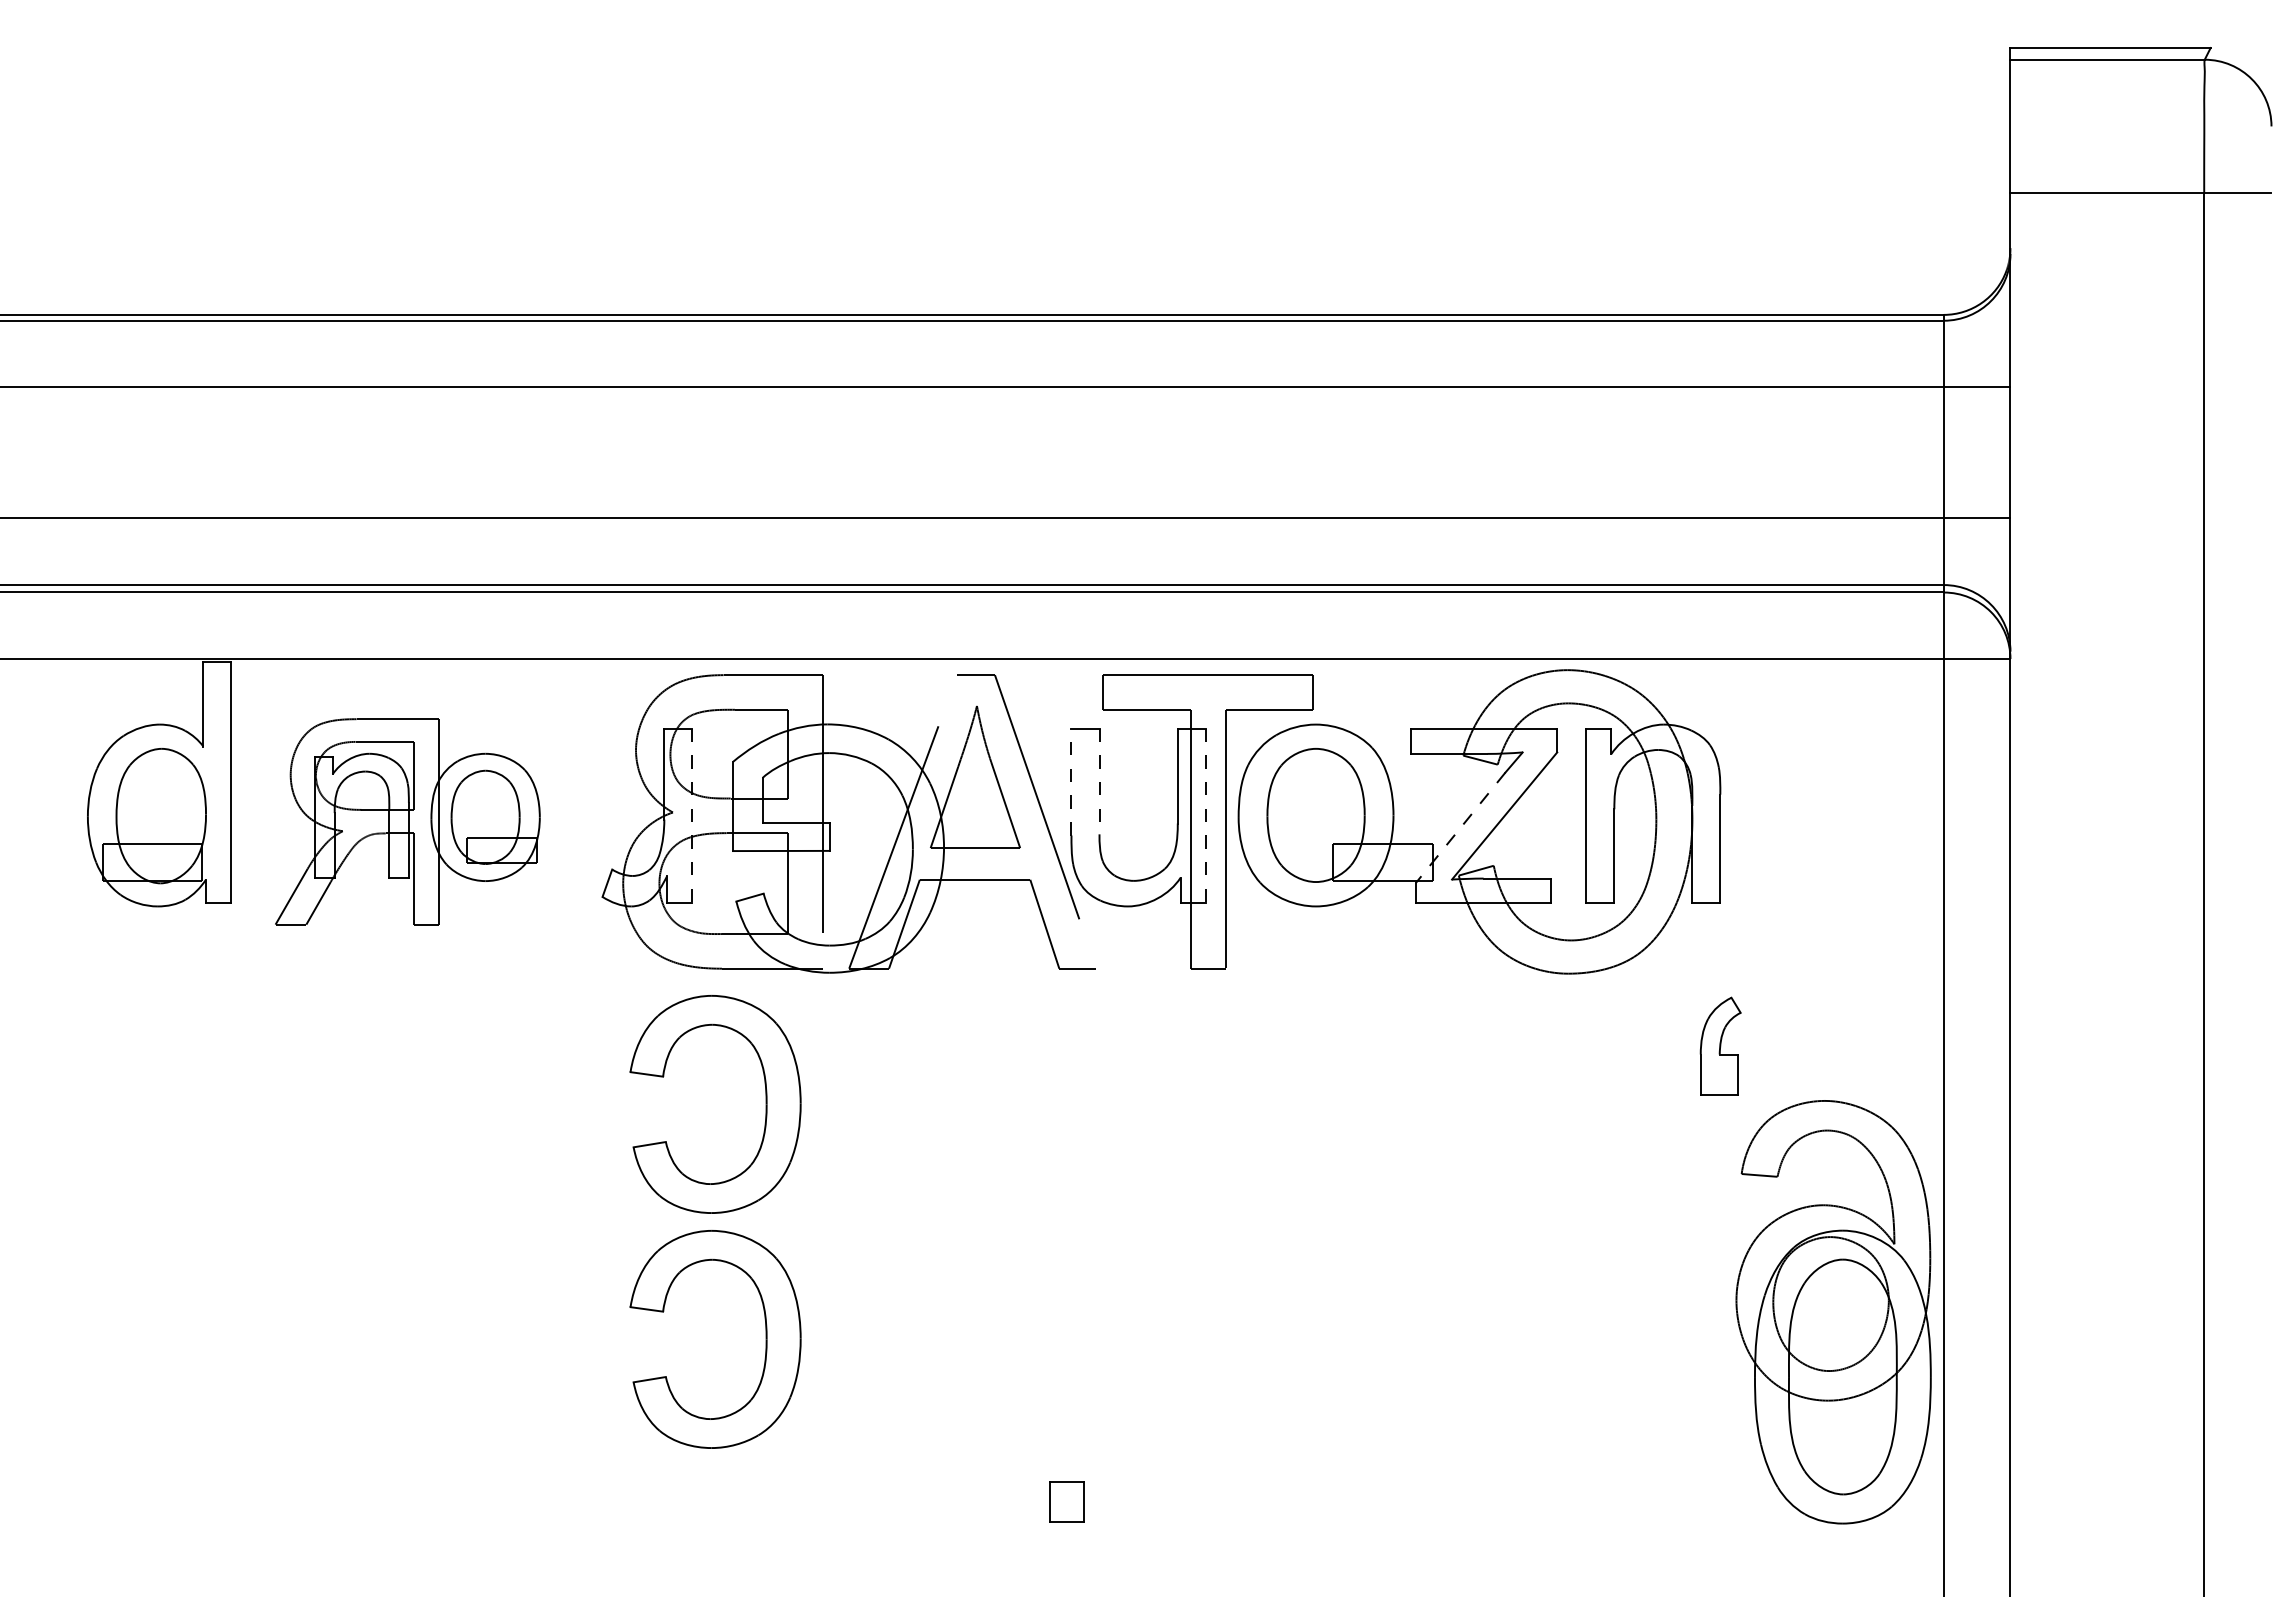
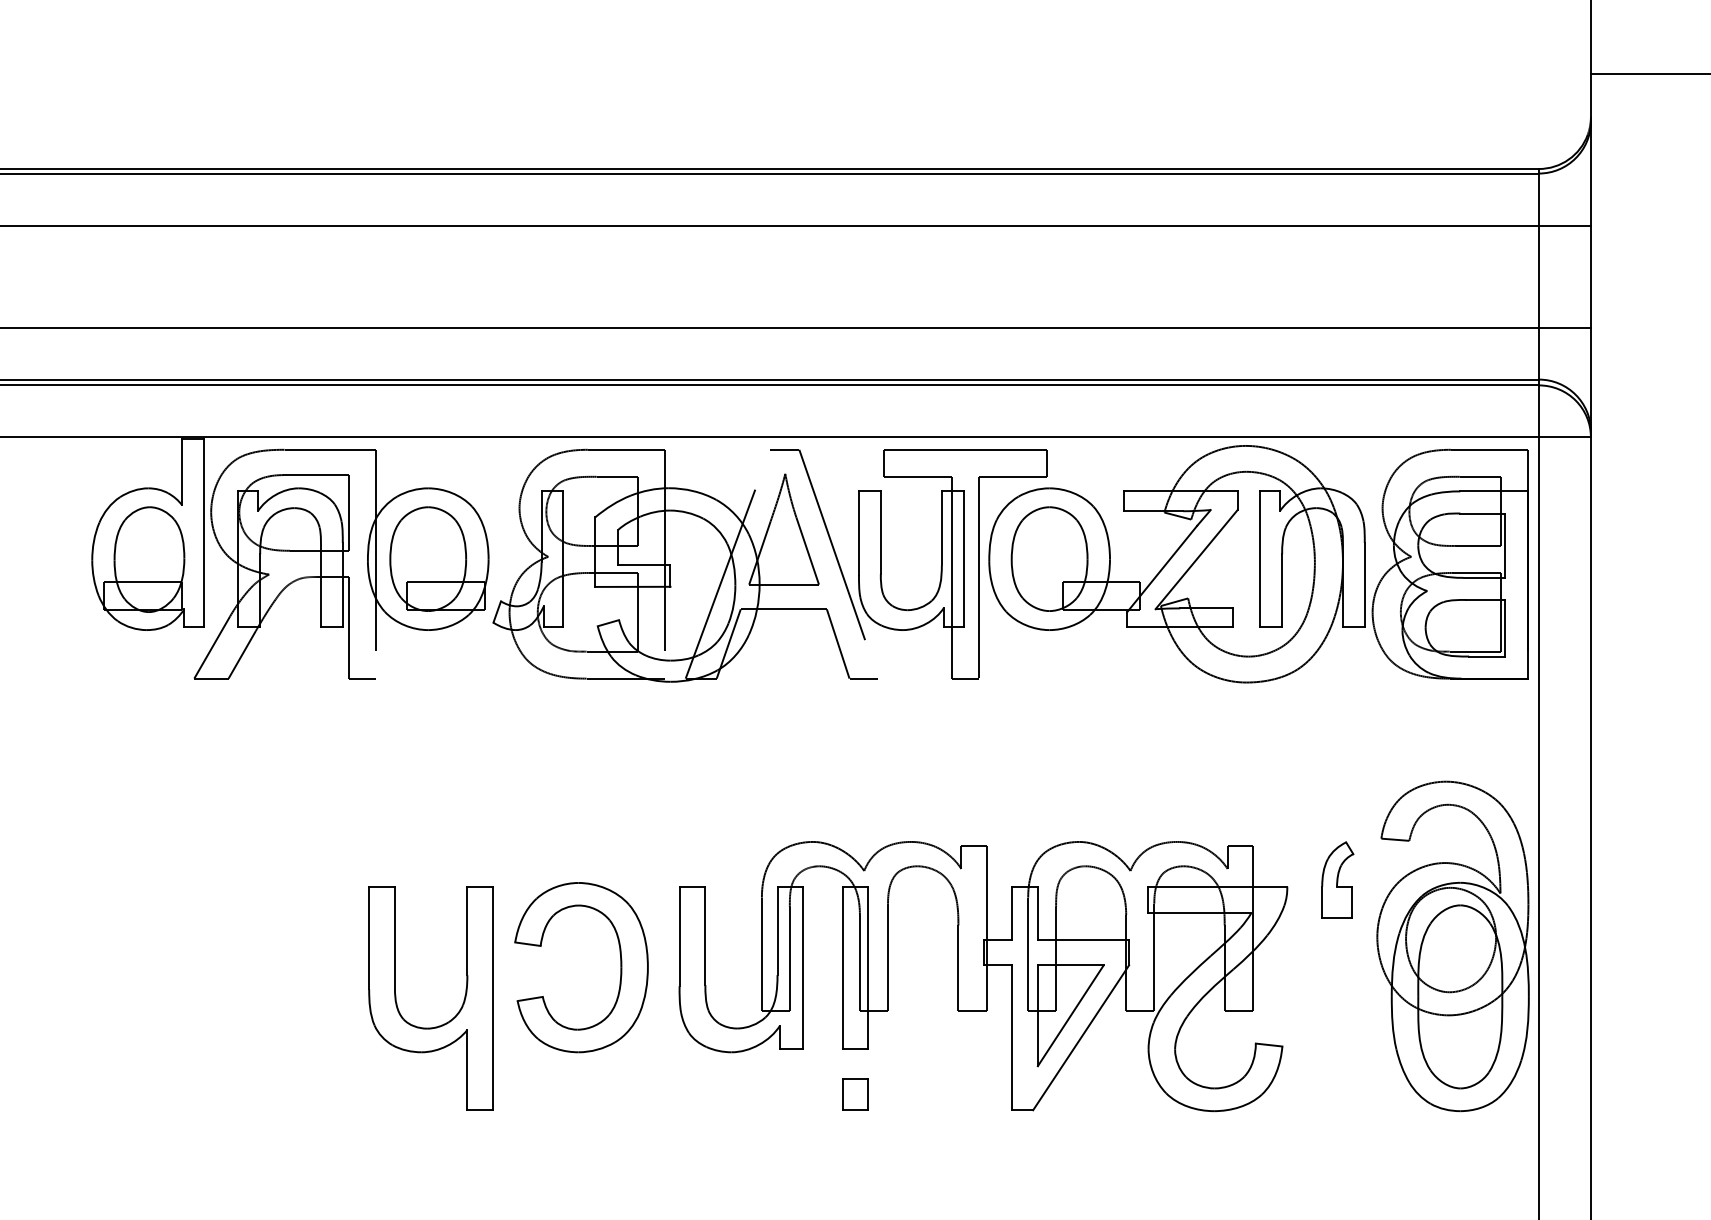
line: (1071, 781) -> (858, 532), dashed -> solid
line: (1099, 781) -> (880, 532), dashed -> solid
line: (692, 815) -> (563, 559), dashed -> solid
line: (1205, 815) -> (963, 559), dashed -> solid
part: (407, 821) -> (341, 563), size x1.43
part: (1829, 821) -> (1449, 563), added
line: (1460, 828) -> (1162, 569), dashed -> solid
part: (1720, 1045) -> (1337, 879), moved
part: (765, 1104) -> (620, 784), removed
part: (1230, 1350) -> (982, 976), added
part: (536, 1412) -> (441, 1024), added

